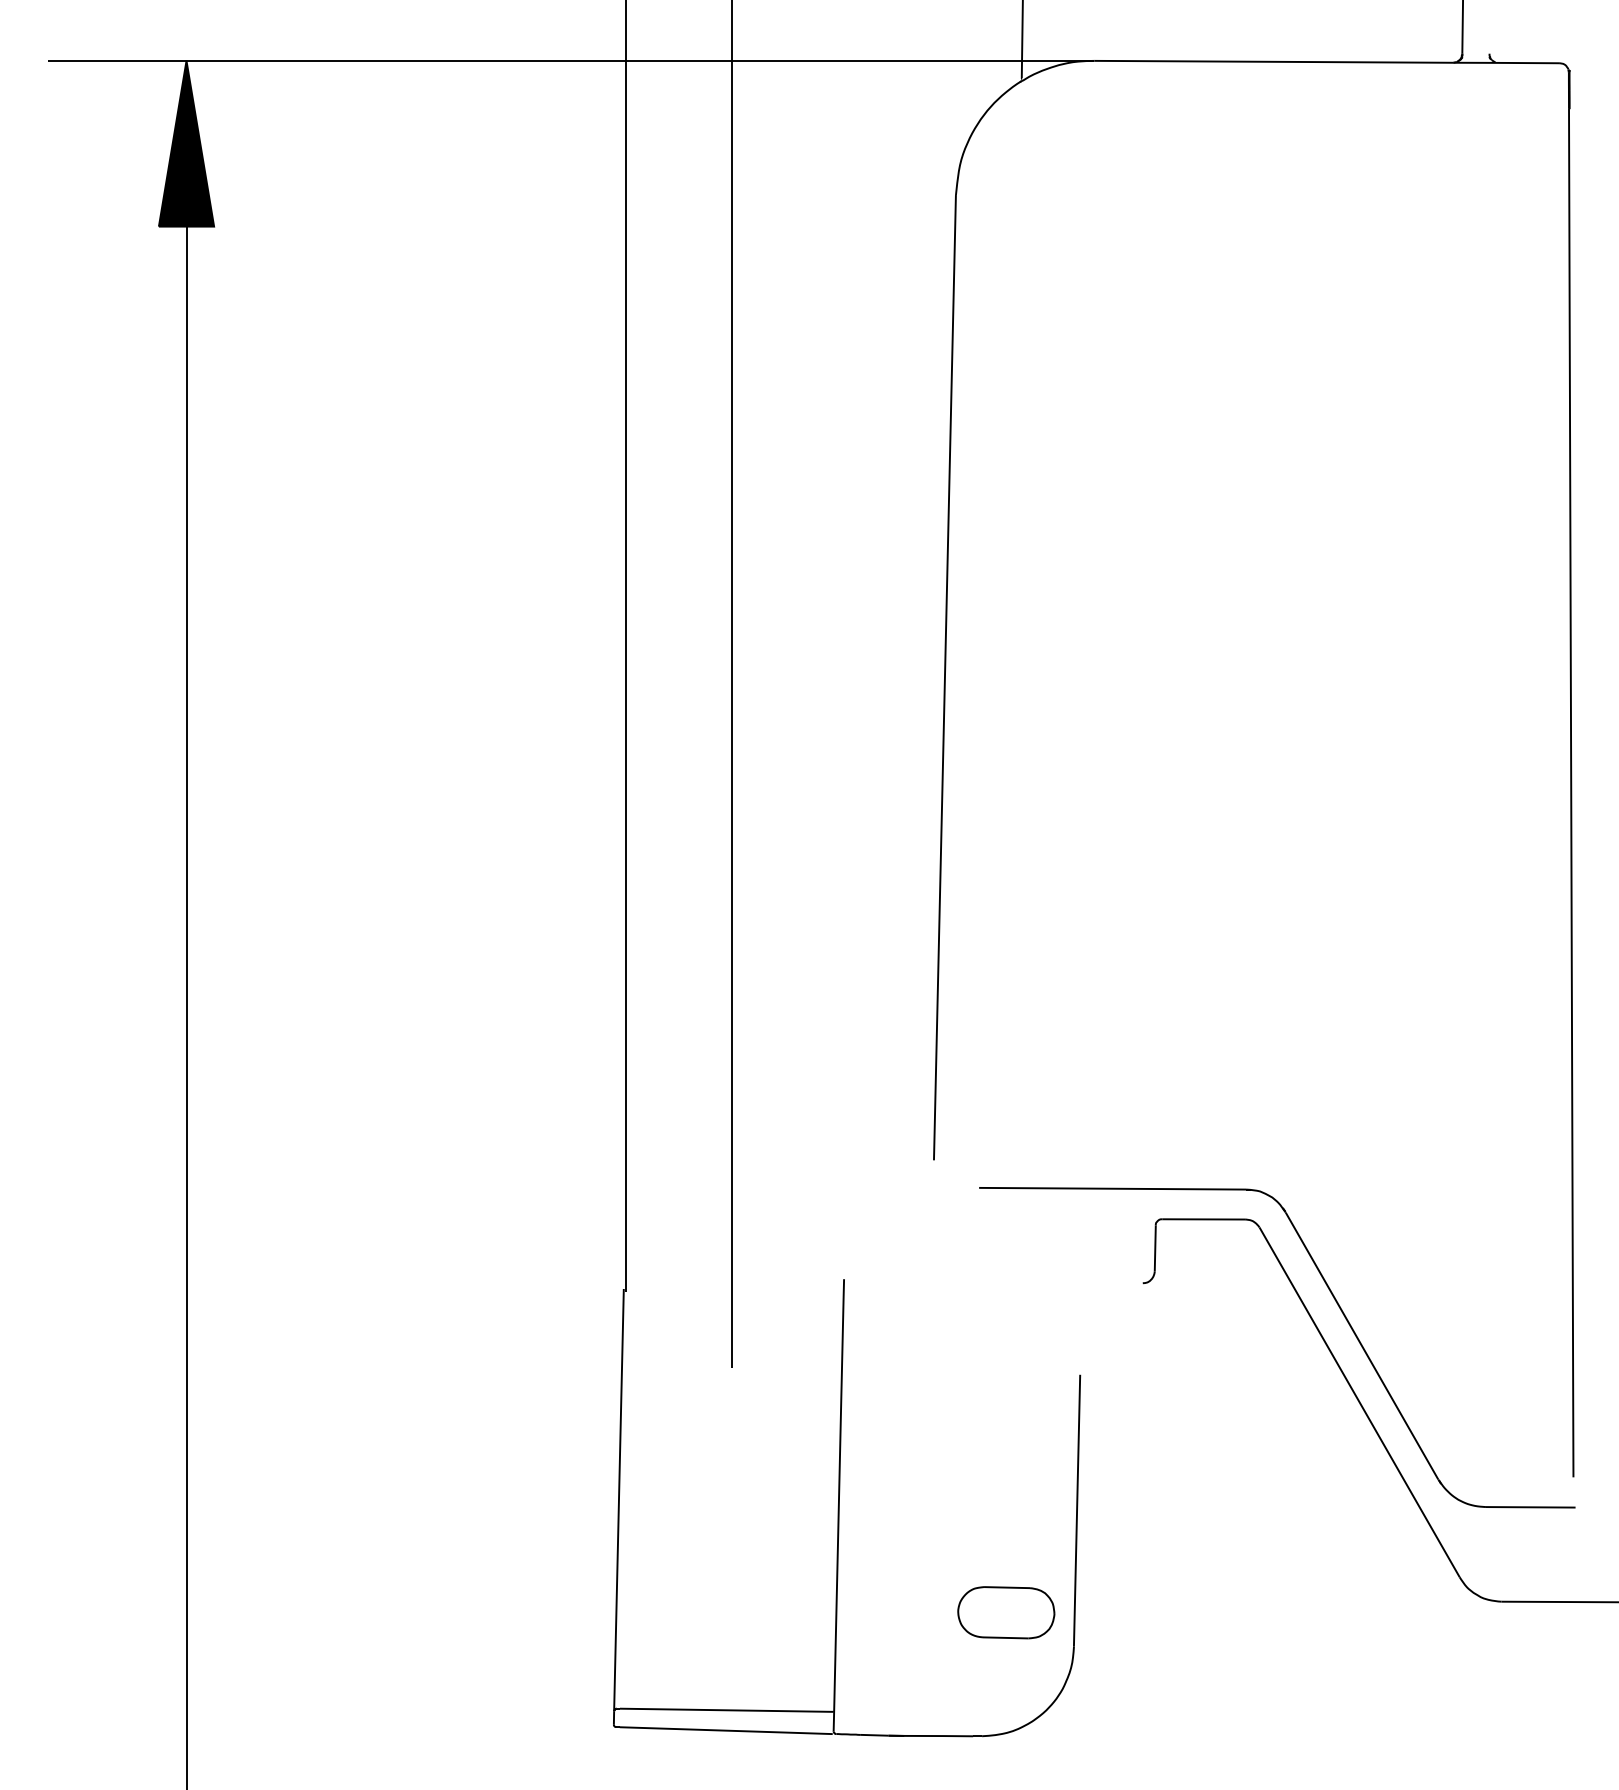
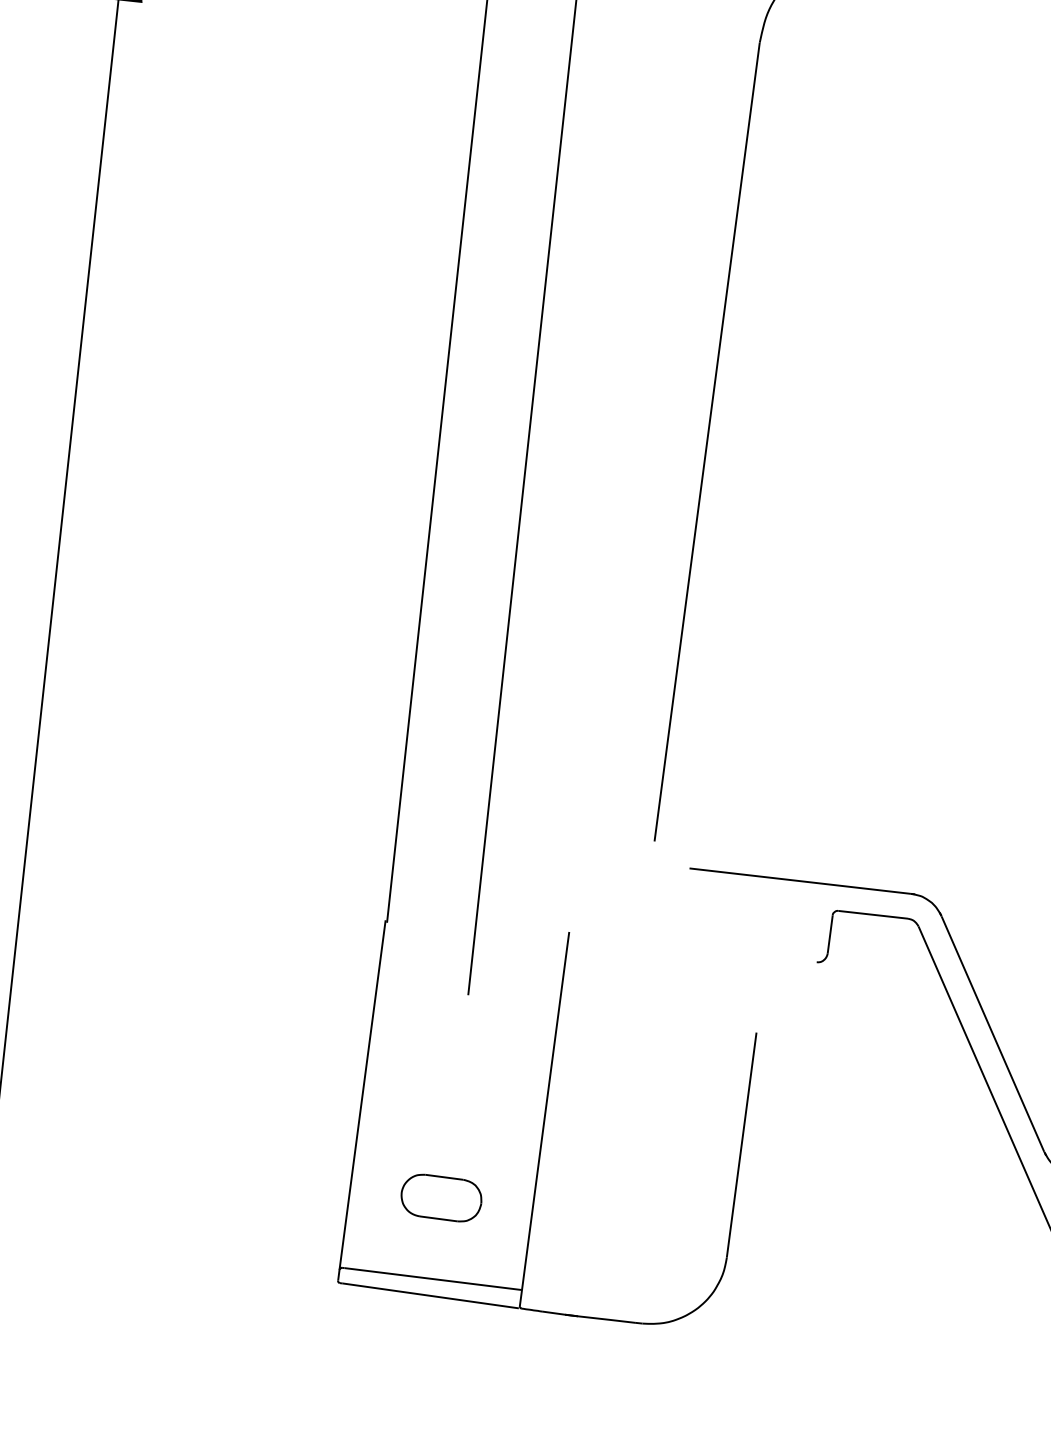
part: (1006, 1612) -> (441, 1197), moved

